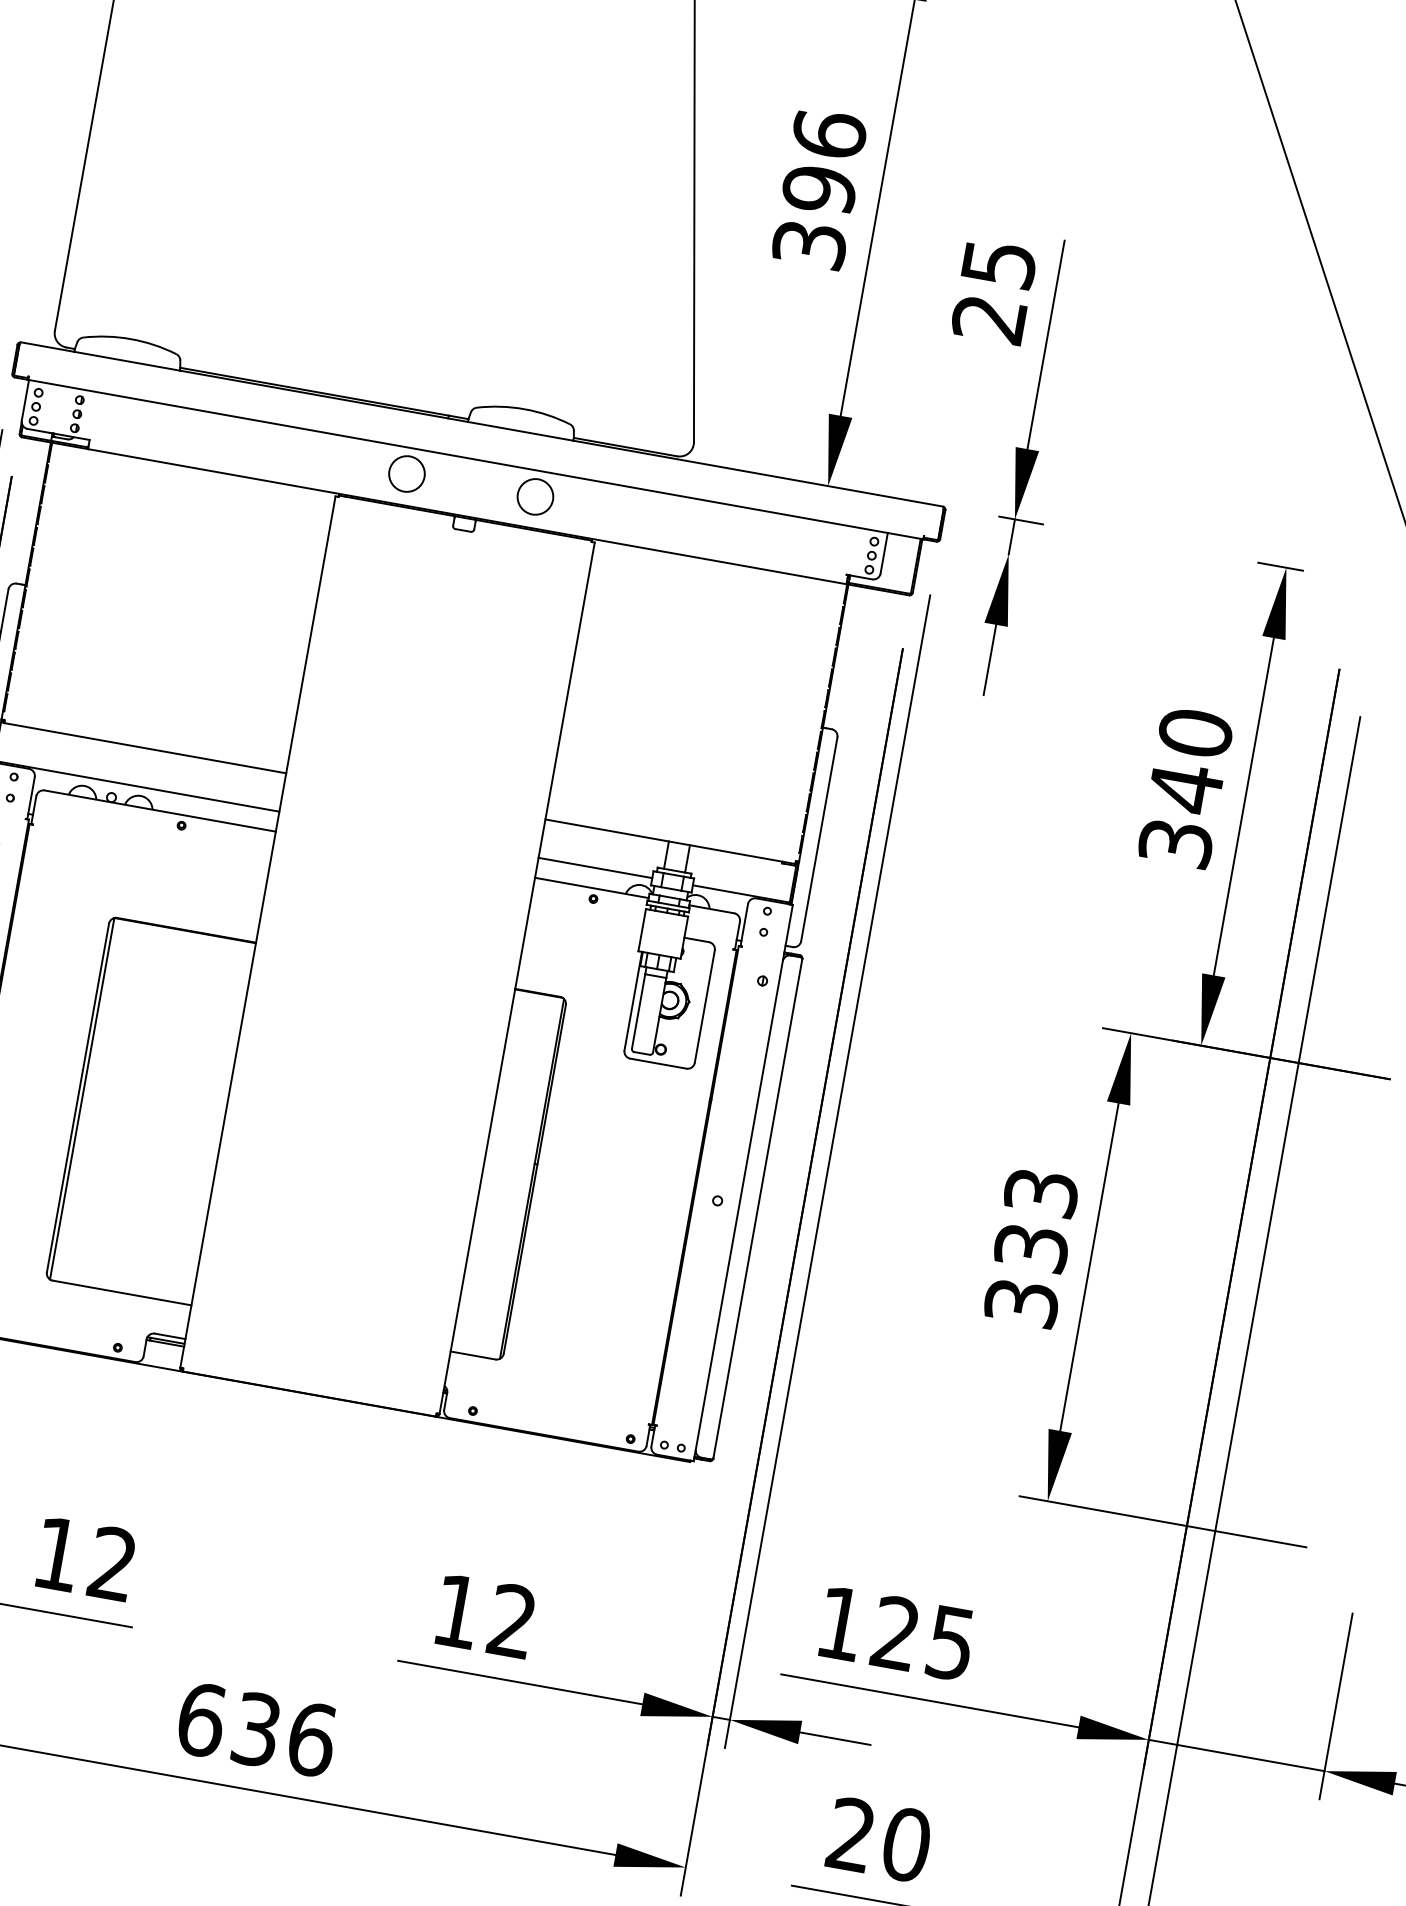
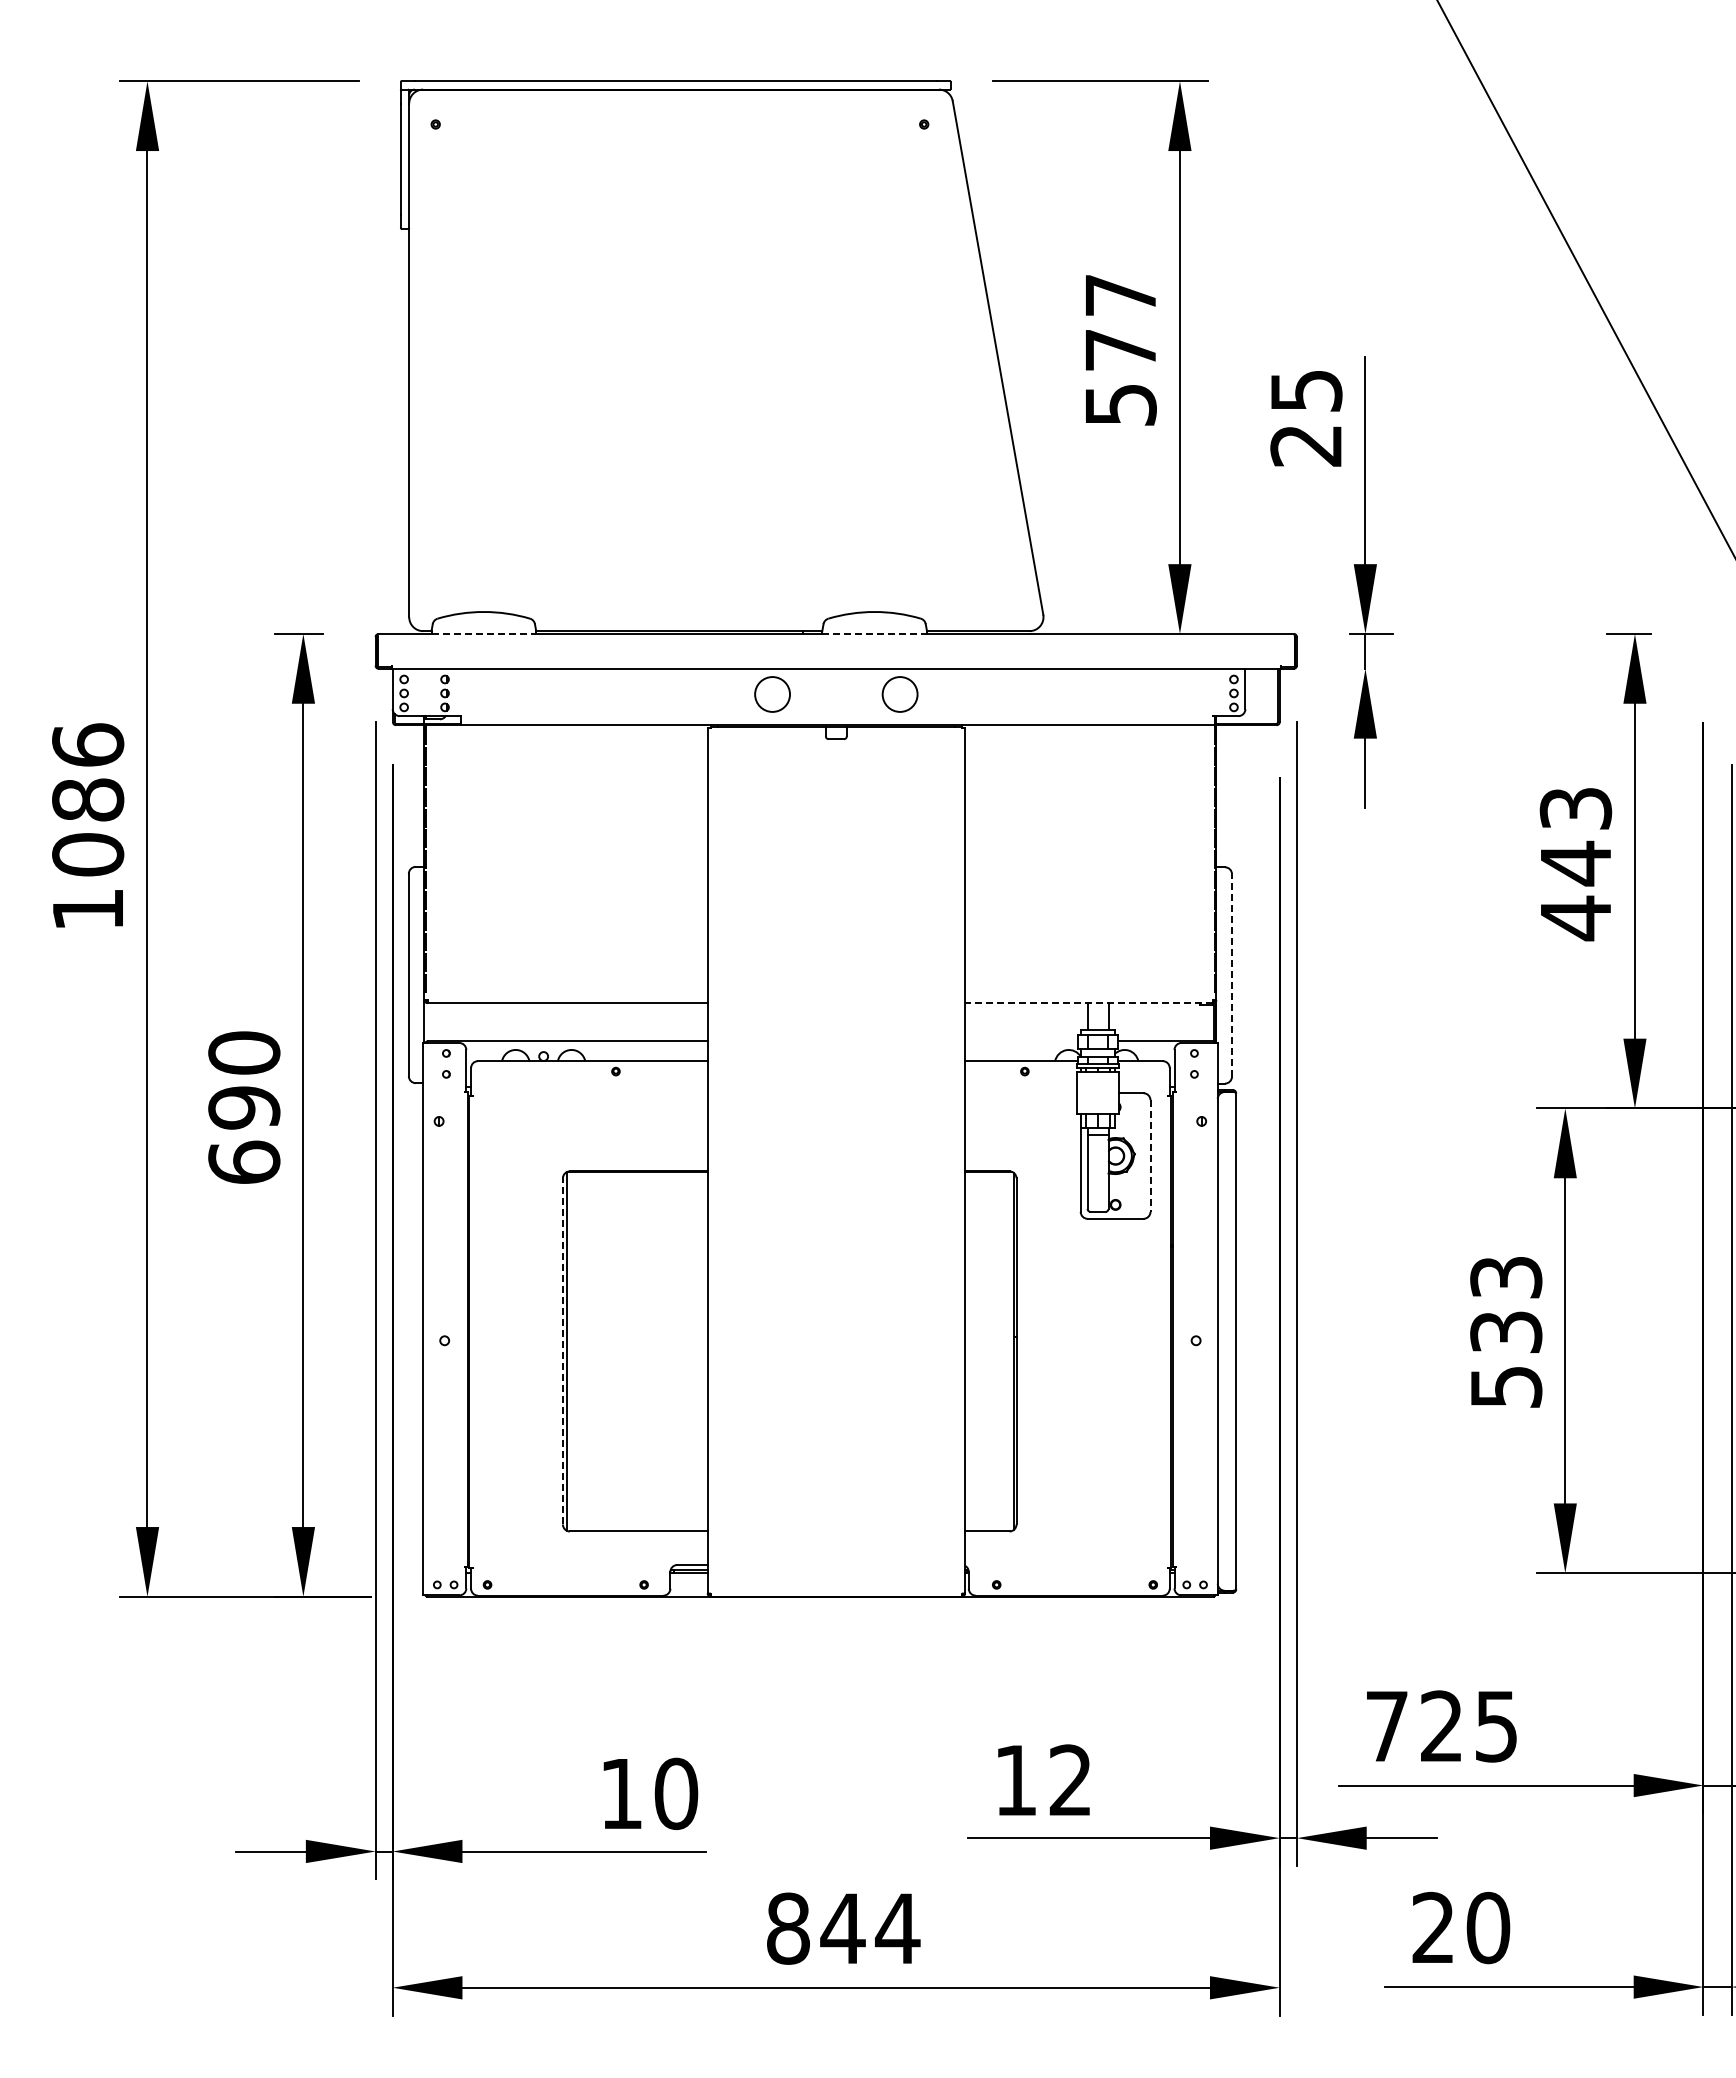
text: (819, 188) -> (1120, 349), 396 -> 577
line: (127, 360) -> (484, 633), solid -> dashed
line: (521, 431) -> (875, 633), solid -> dashed
text: (1185, 789) -> (1575, 864), 340 -> 443
line: (819, 838) -> (1232, 974), solid -> dashed
line: (669, 841) -> (1088, 1003), solid -> dashed
line: (595, 868) -> (1021, 1041), removed
line: (704, 1007) -> (1150, 1156), solid -> dashed
line: (77, 1097) -> (562, 1350), solid -> dashed
text: (1021, 1302) -> (1505, 1386), 333 -> 533
text: (113, 1563) -> (676, 1793), 12 -> 10
text: (841, 1623) -> (1387, 1726), 125 -> 725
text: (257, 1729) -> (843, 1928), 636 -> 844

